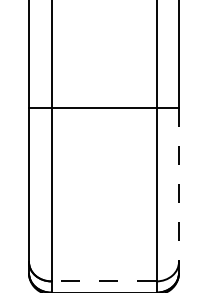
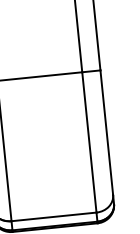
line: (178, 184) -> (106, 132), dashed -> solid
line: (104, 281) -> (54, 216), dashed -> solid

